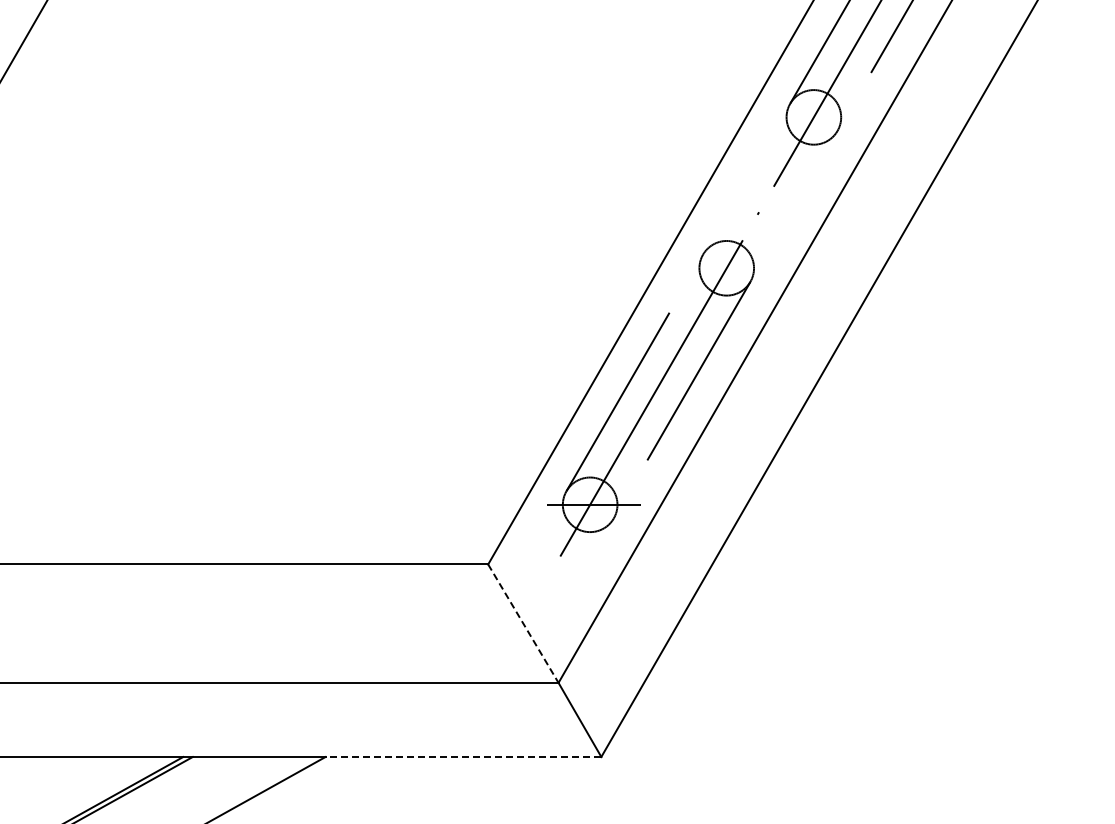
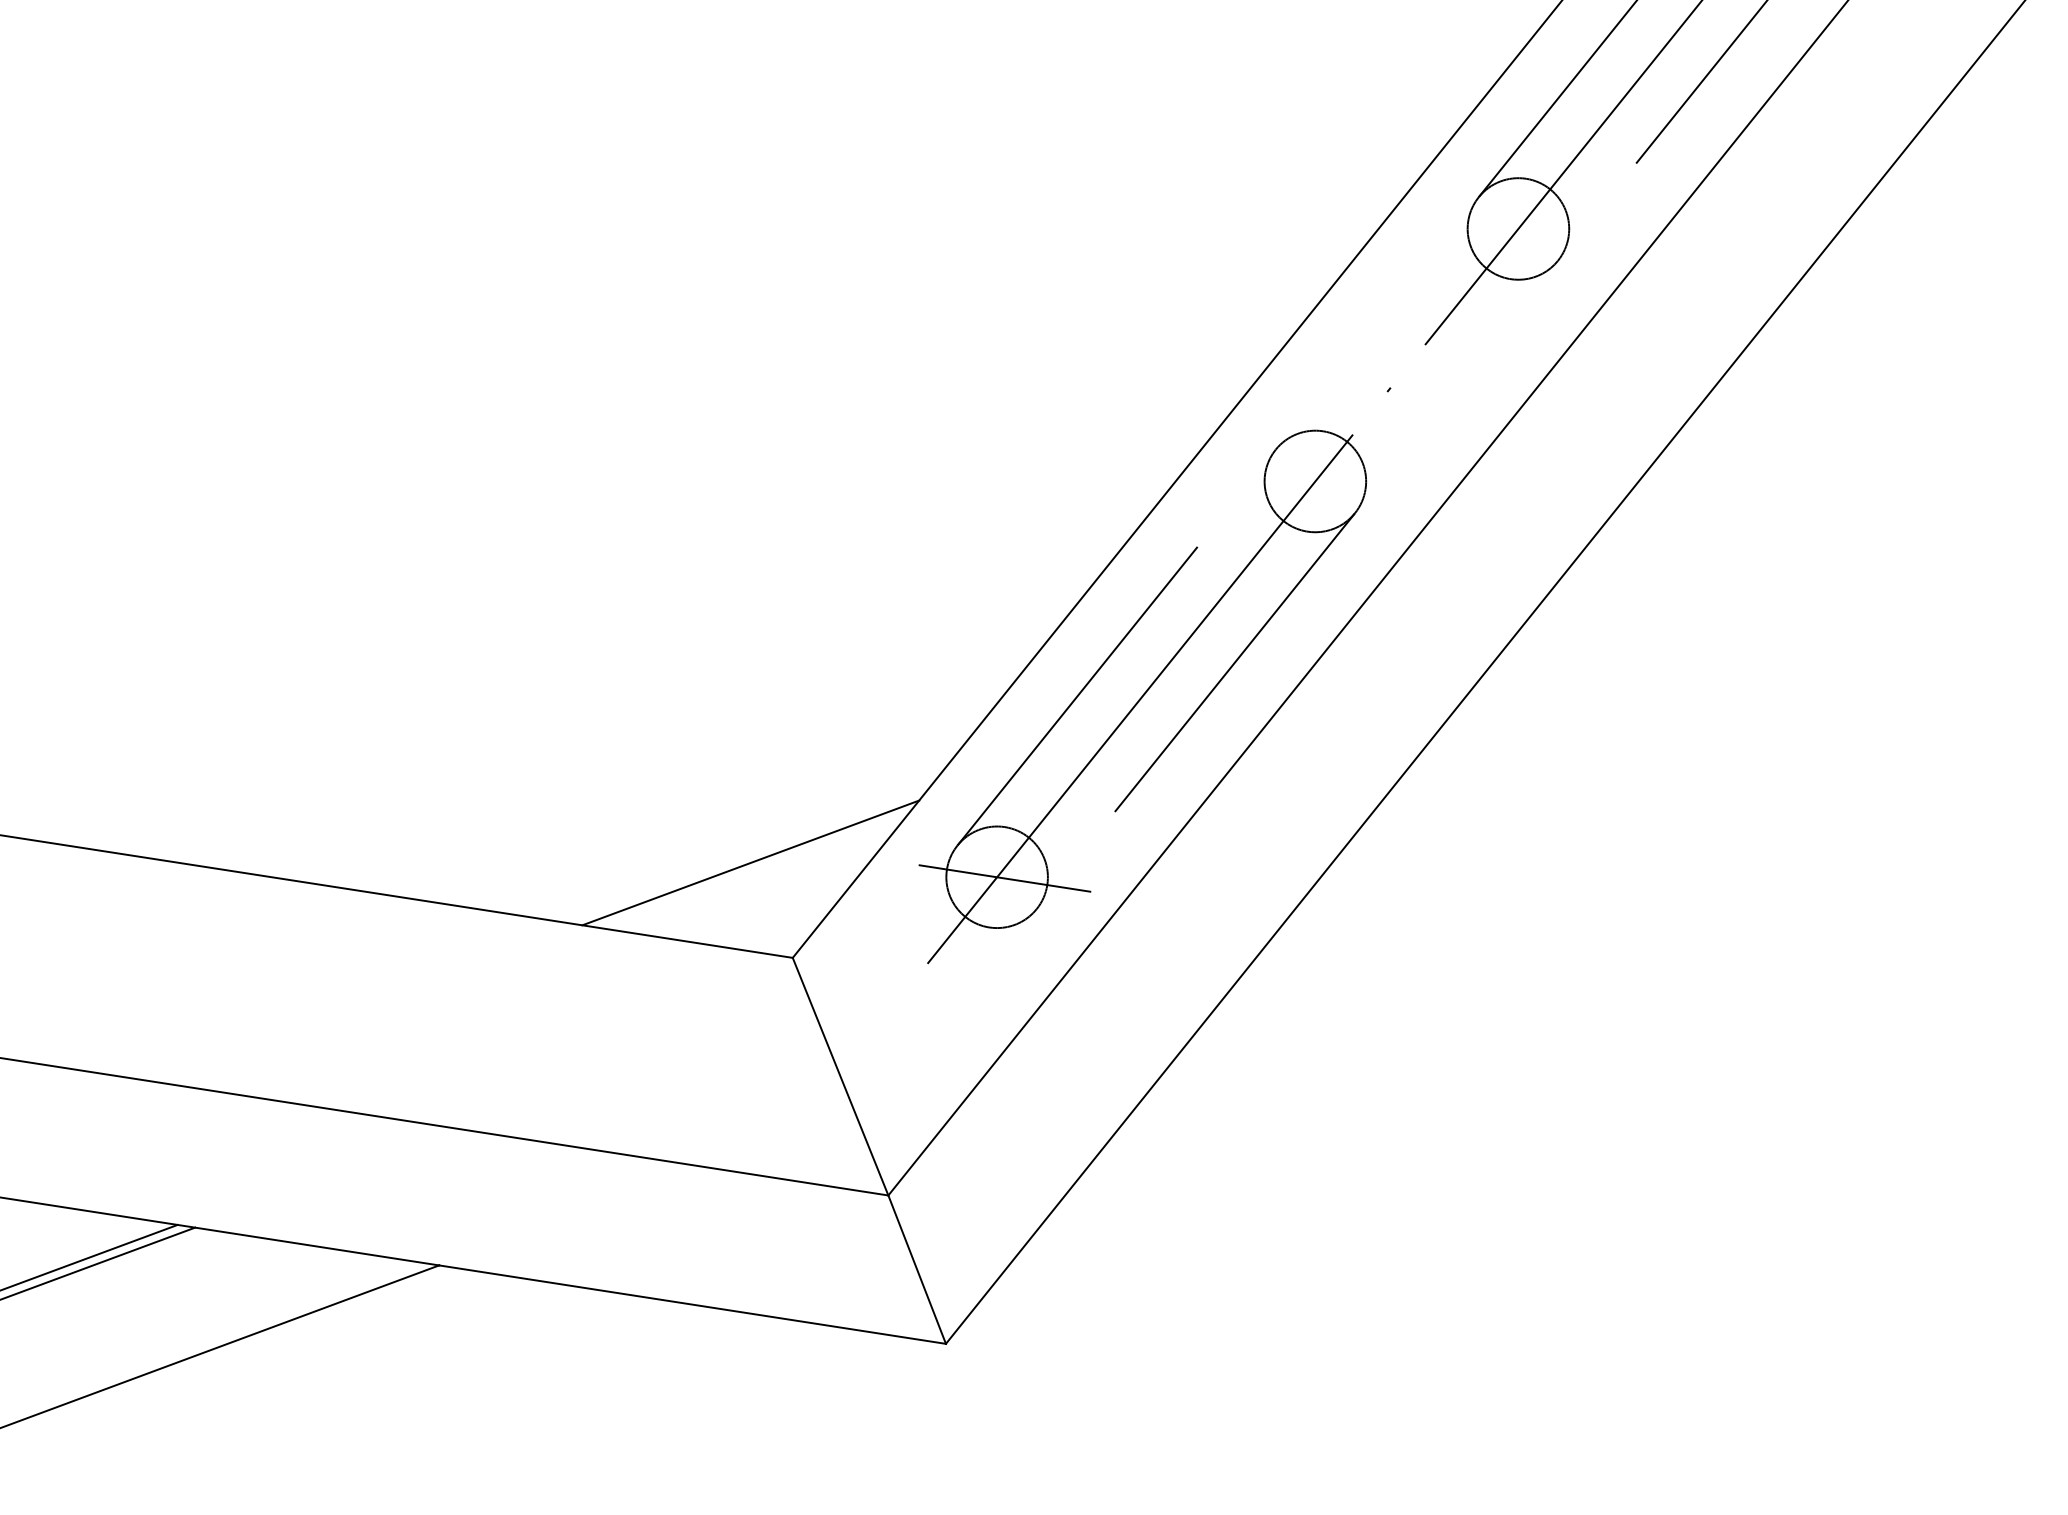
line: (457, 517) -> (749, 862), added
line: (523, 623) -> (840, 1076), dashed -> solid
line: (463, 756) -> (692, 1303), dashed -> solid

